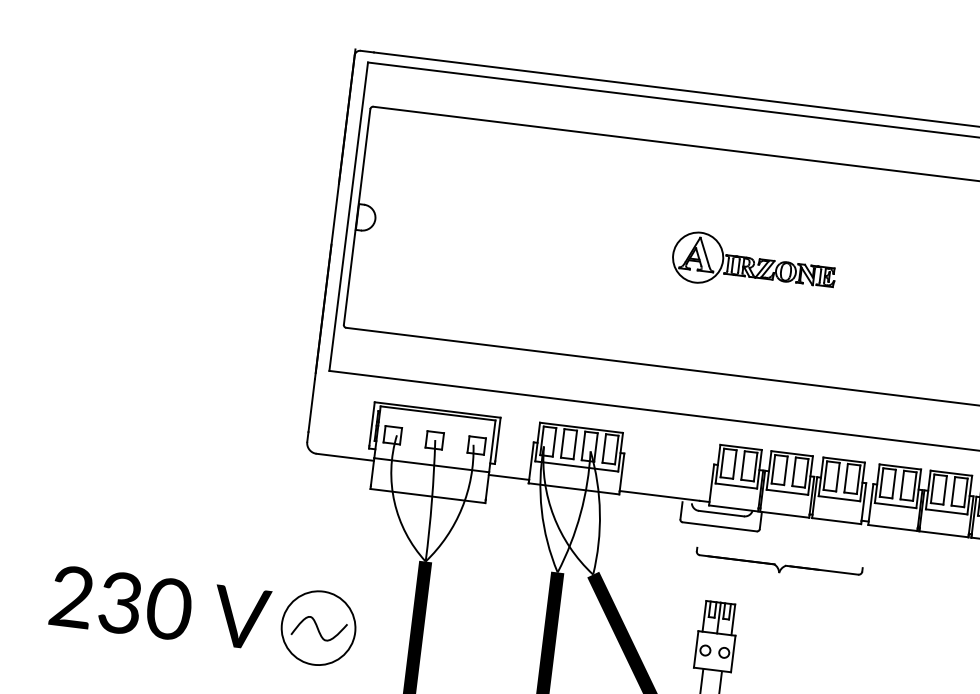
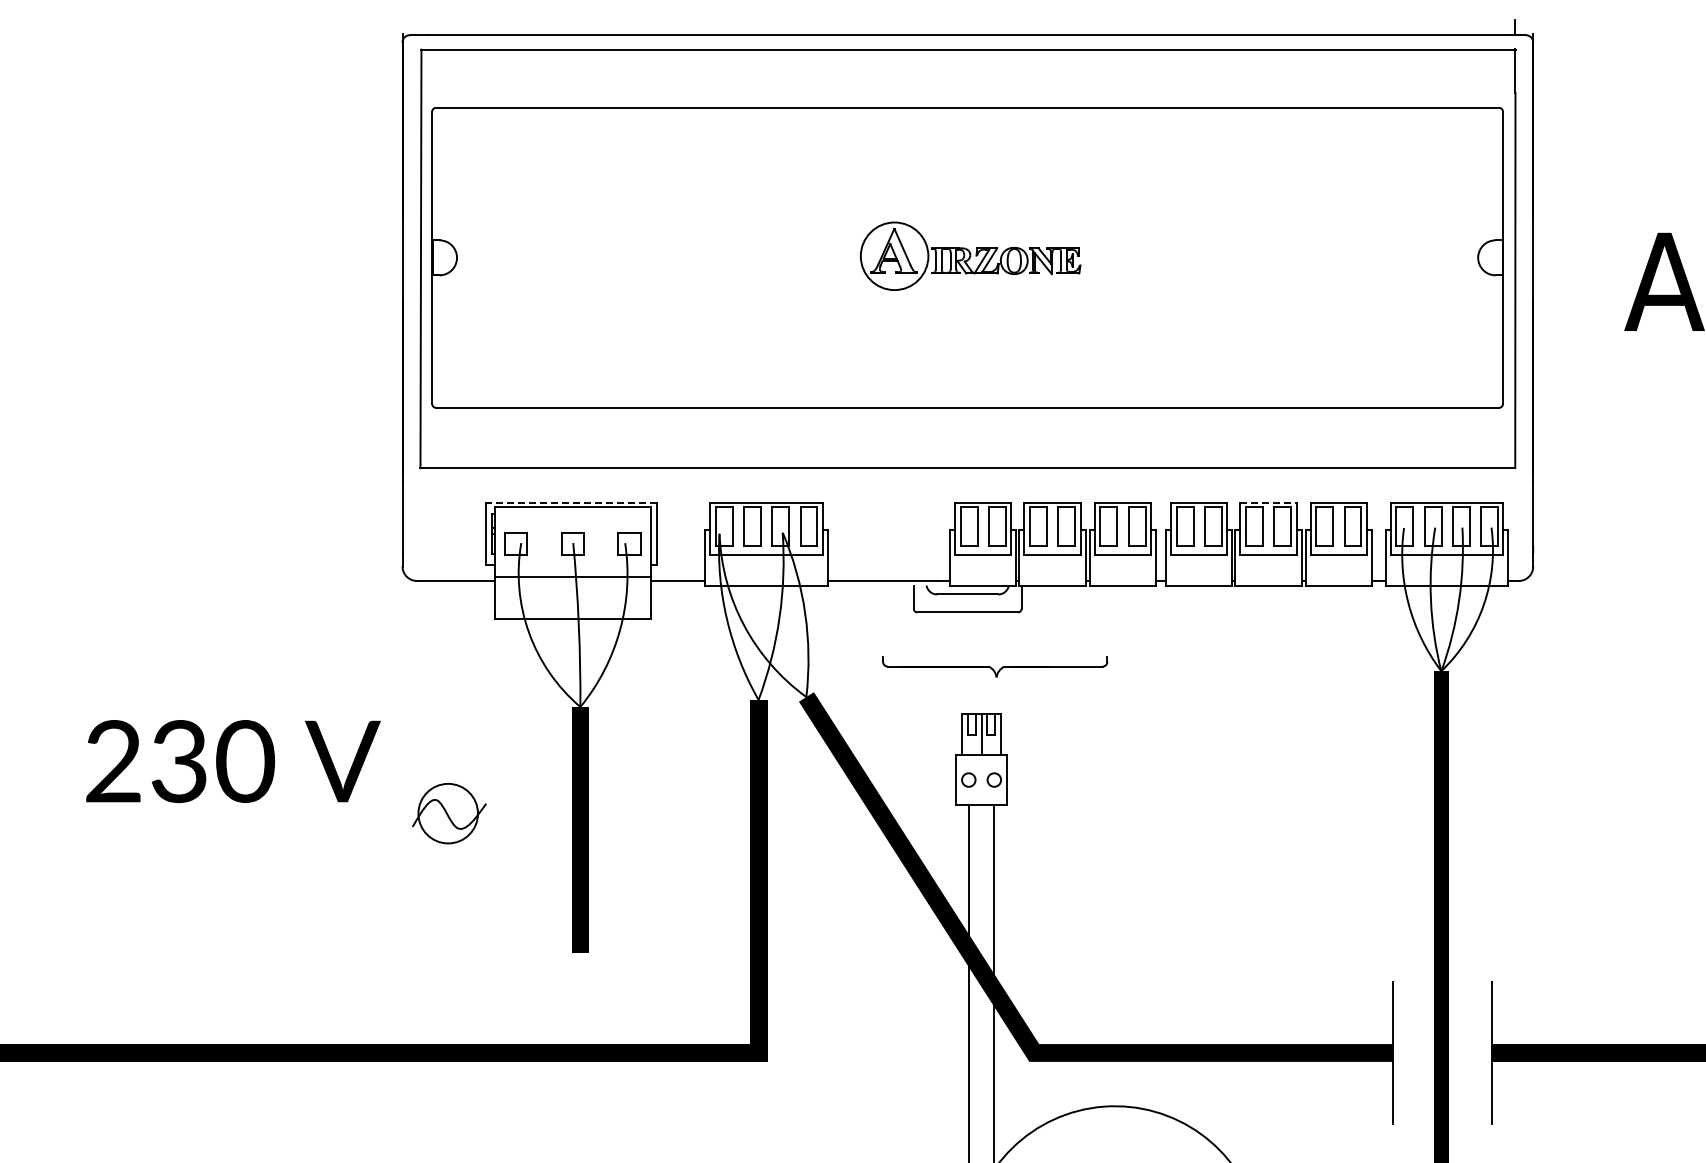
line: (437, 409) -> (571, 502), solid -> dashed
line: (951, 473) -> (1268, 502), solid -> dashed
part: (779, 564) -> (995, 666), moved
text: (160, 607) -> (233, 761), moved
circle: (318, 628) -> (447, 813), size x0.6

